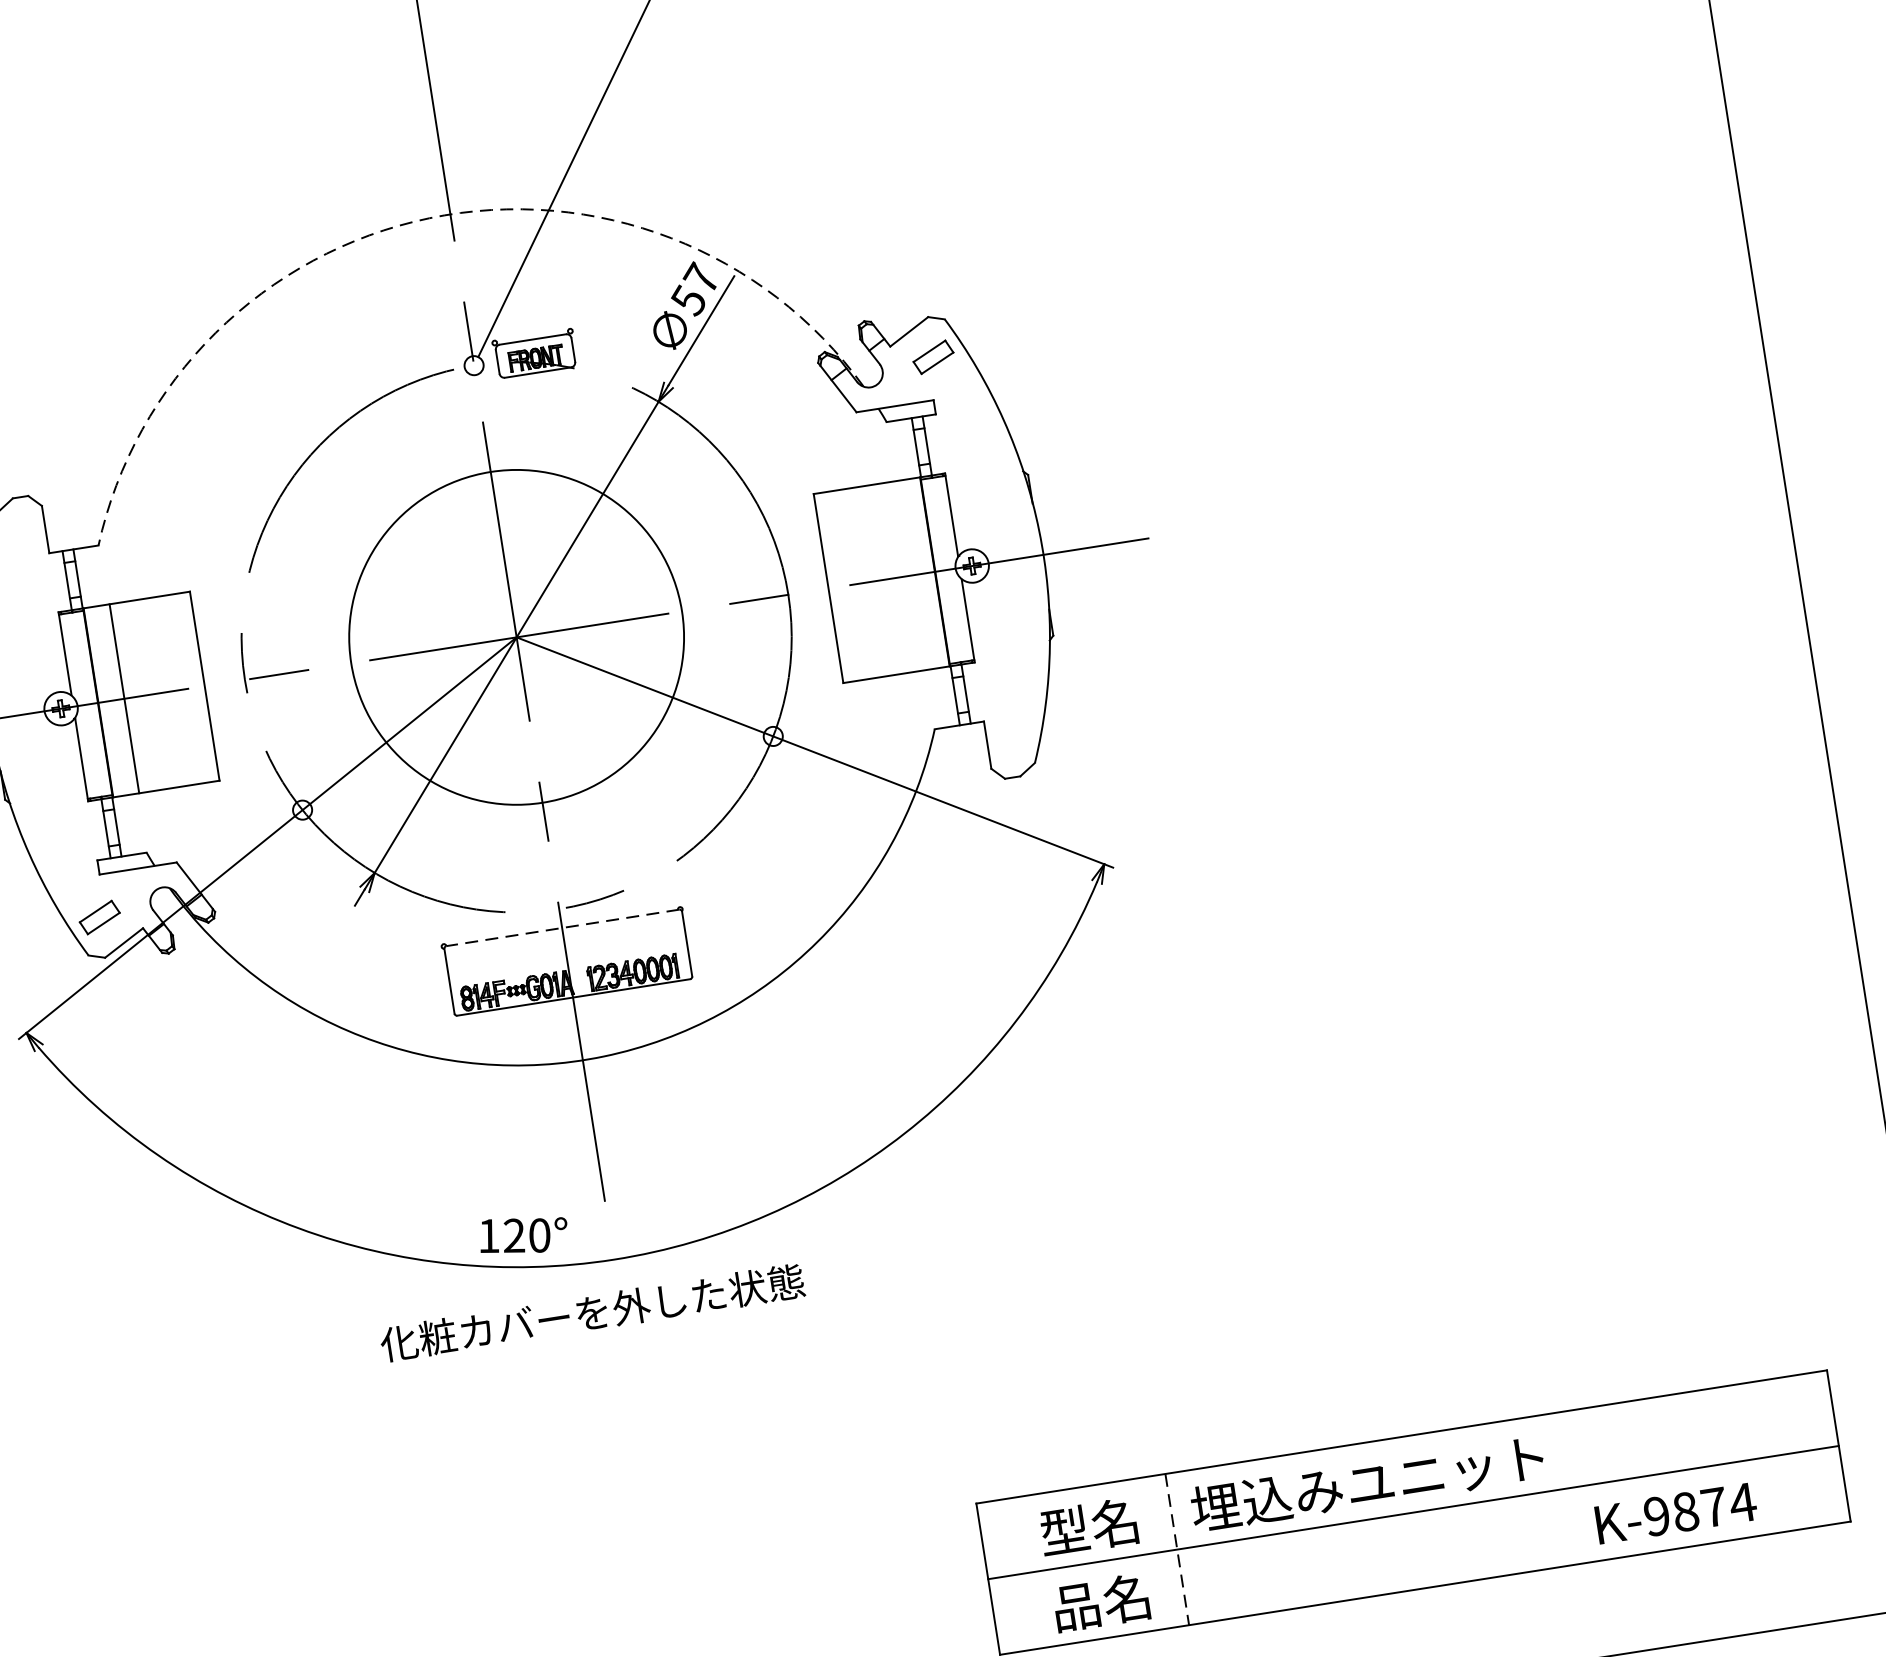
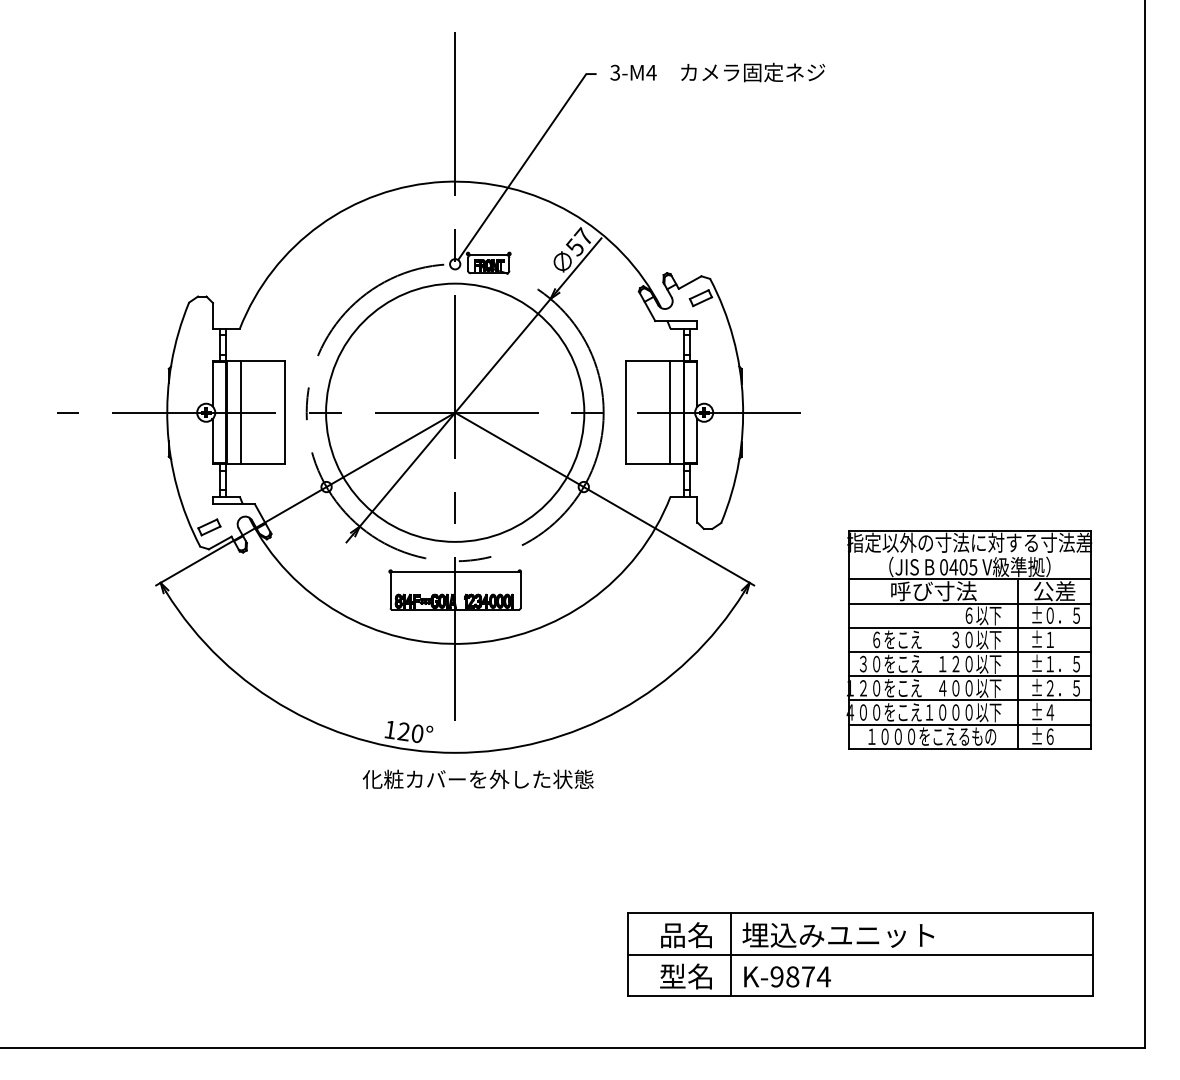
arc: (428, 217) -> (443, 181), dashed -> solid
line: (908, 575) -> (669, 412), added
circle: (517, 636) -> (455, 412), size x1.43
part: (1522, 904) -> (969, 639), added
line: (562, 927) -> (455, 571), dashed -> solid
text: (591, 1313) -> (477, 779), moved
text: (1675, 1512) -> (787, 976), moved
text: (1064, 1531) -> (672, 935), 型名 -> 品名
line: (1177, 1551) -> (731, 955), dashed -> solid
text: (1075, 1606) -> (672, 976), 品名 -> 型名

